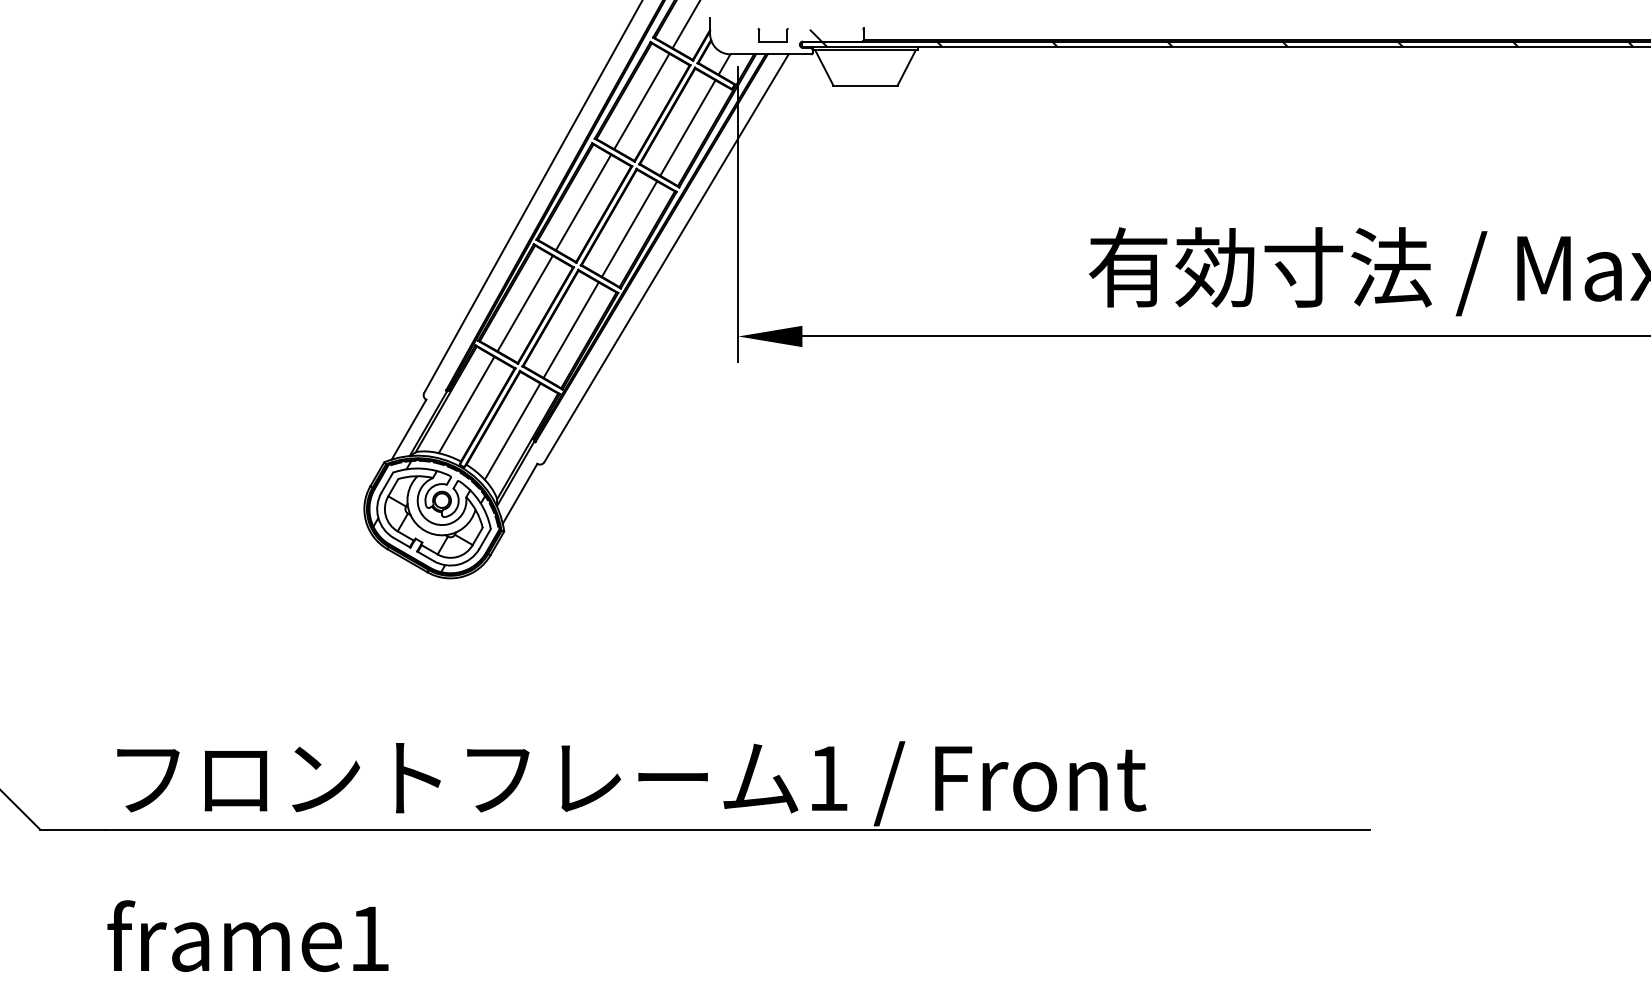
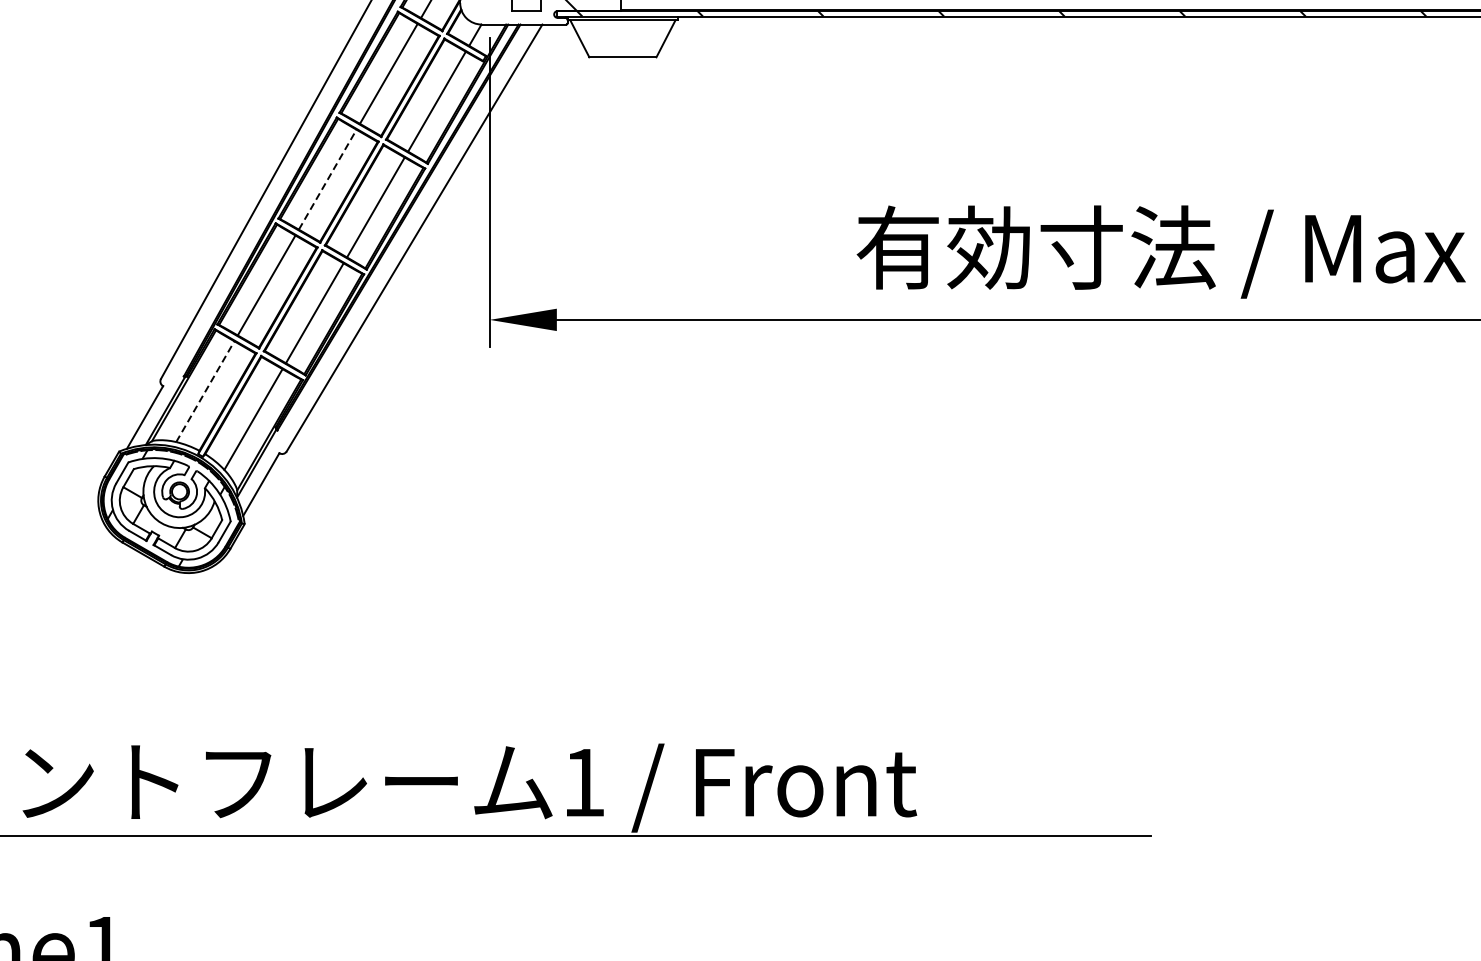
line: (583, 202) -> (327, 179), solid -> dashed
line: (466, 405) -> (205, 392), solid -> dashed

